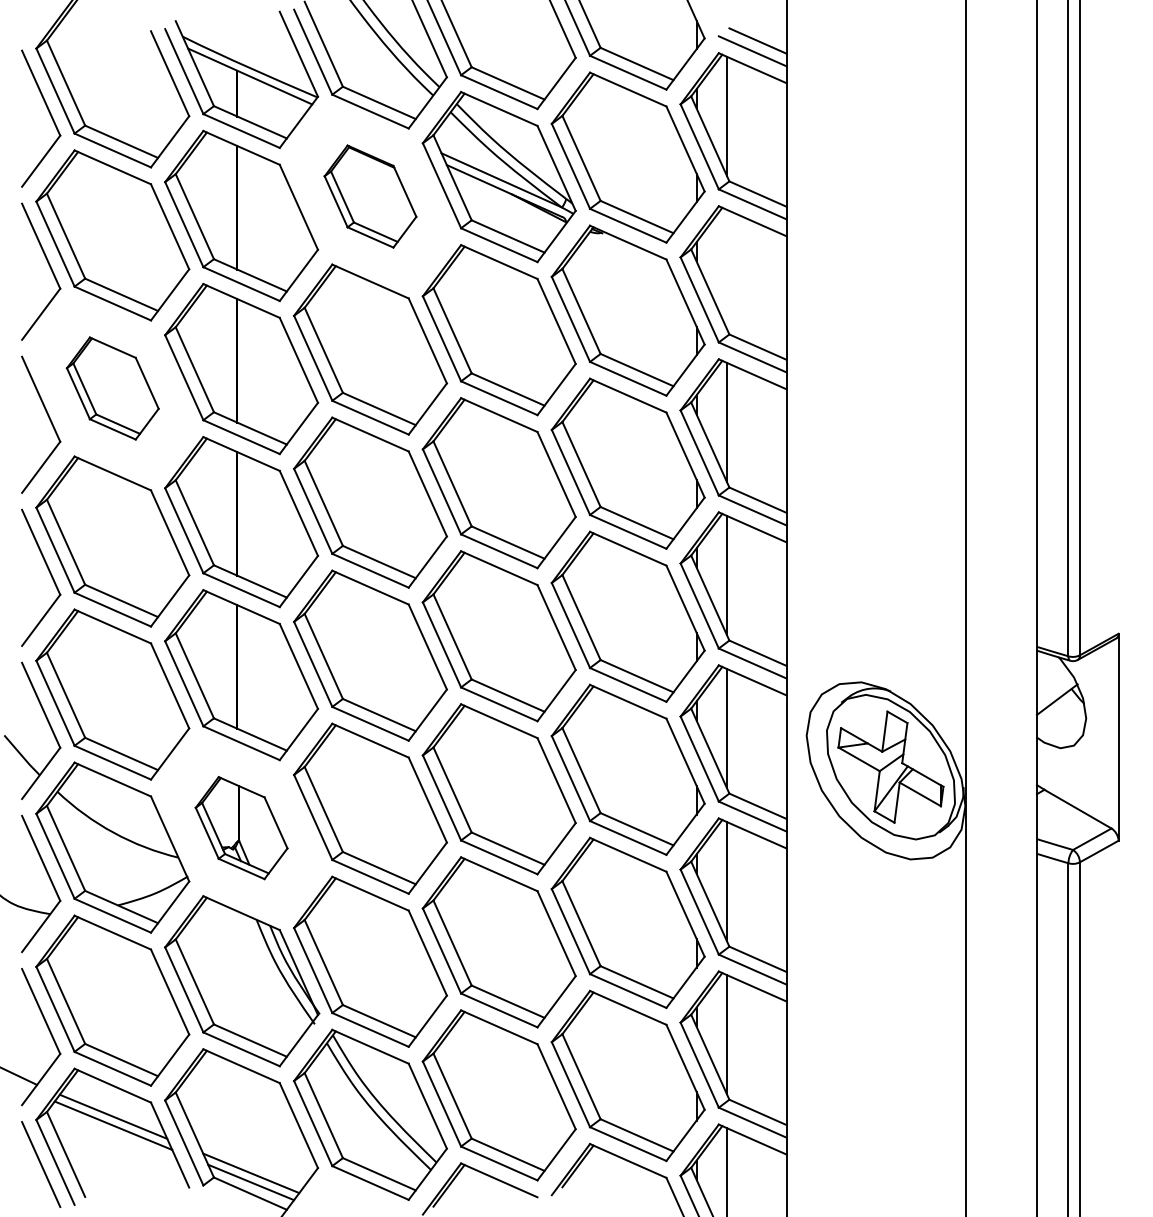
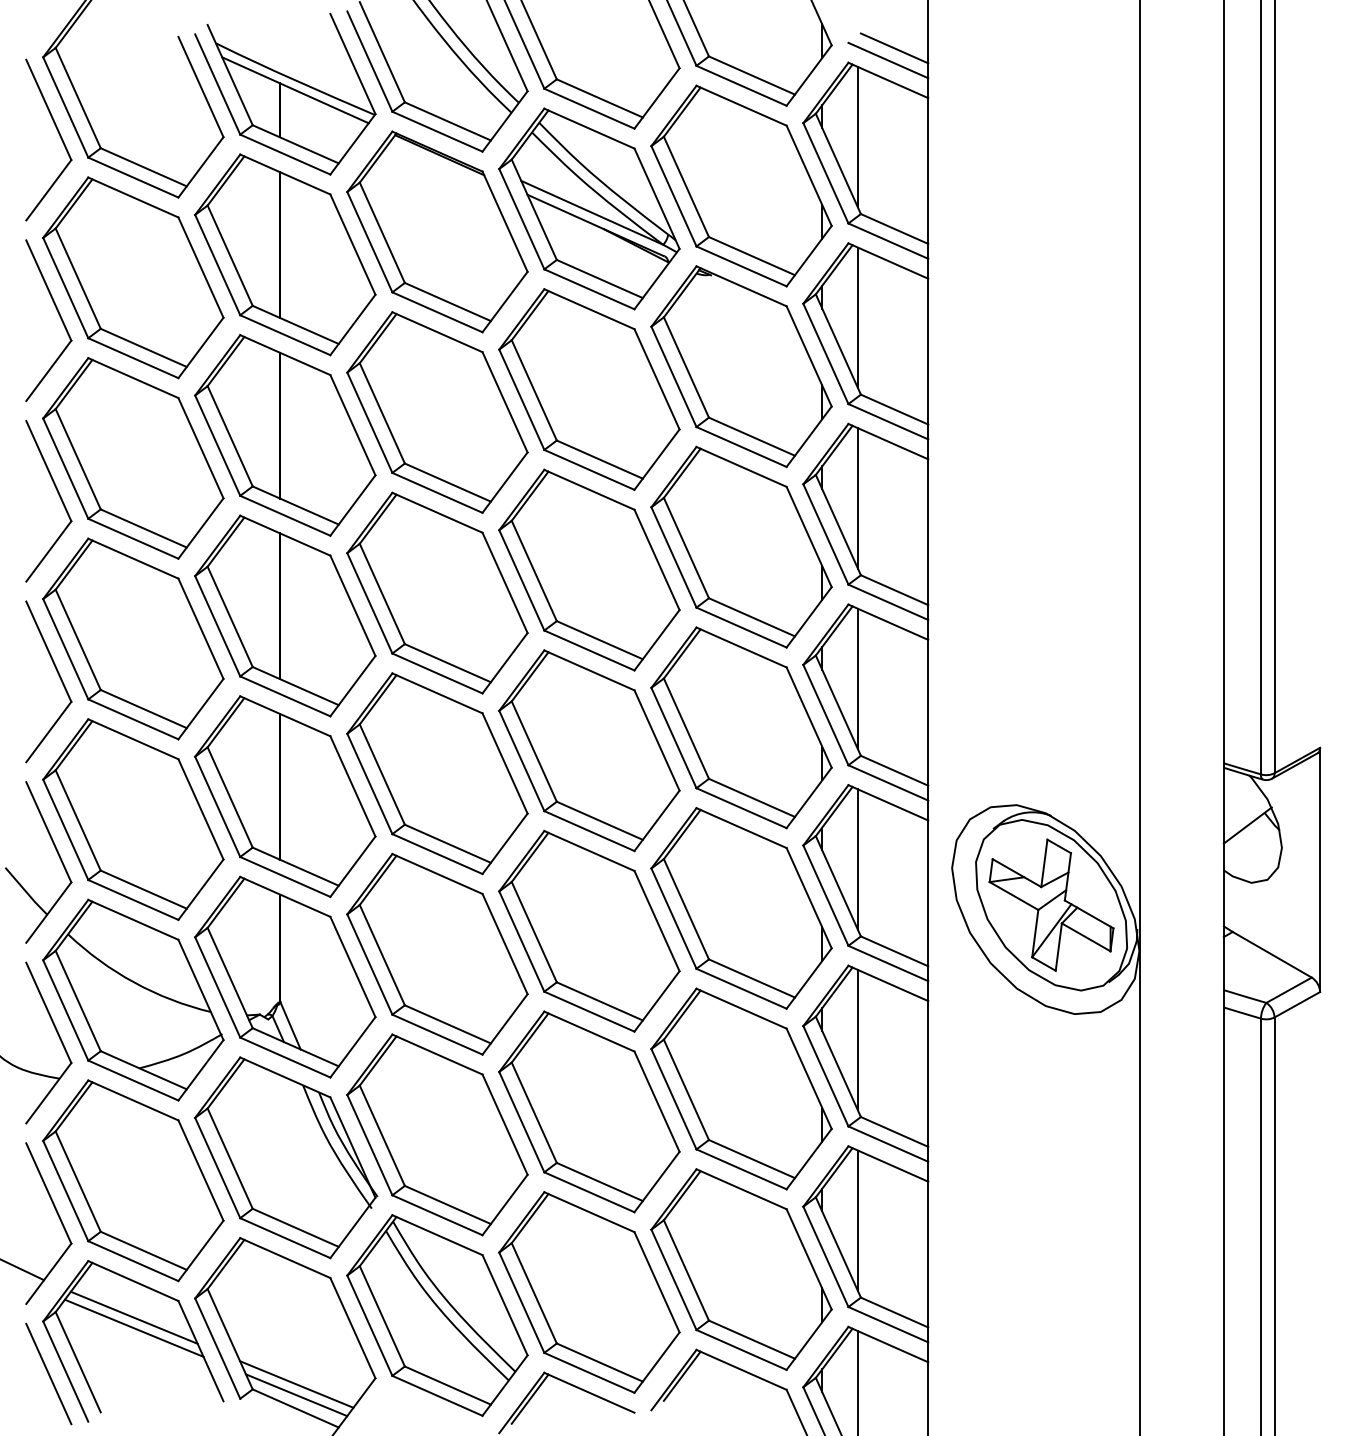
part: (370, 196) -> (437, 231), size x1.67
line: (726, 269) -> (857, 317), added
part: (112, 388) -> (133, 458), size x1.67
part: (241, 827) -> (285, 976), size x1.67

